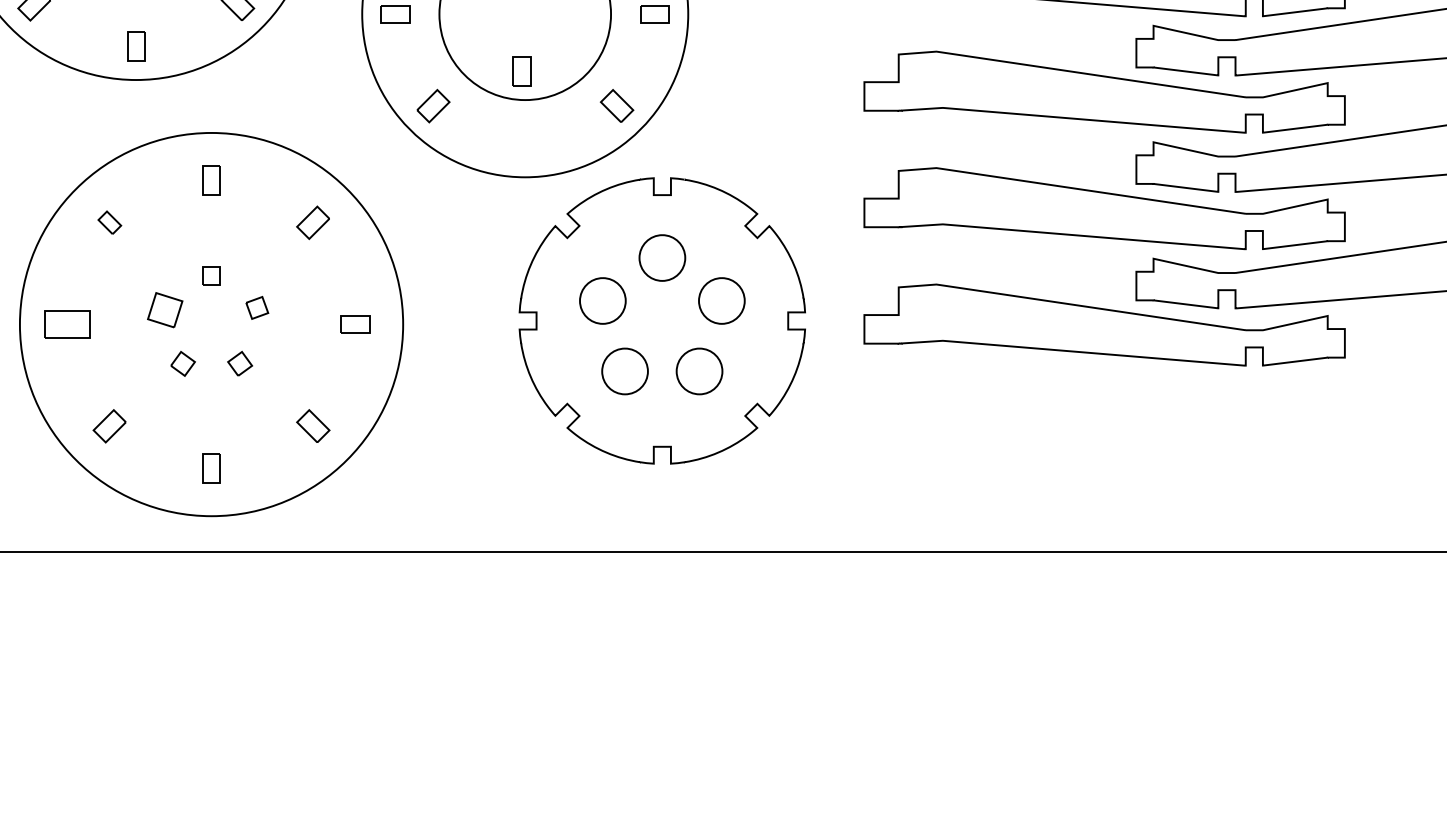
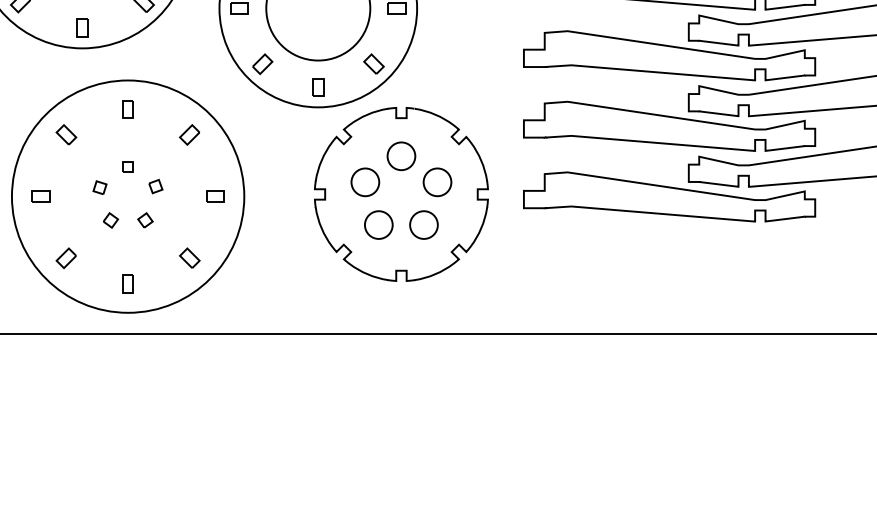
part: (522, 71) -> (318, 87), moved
part: (109, 222) -> (66, 134), size x1.43
part: (164, 309) -> (99, 187), size x0.62
part: (66, 324) -> (40, 196), size x0.62

